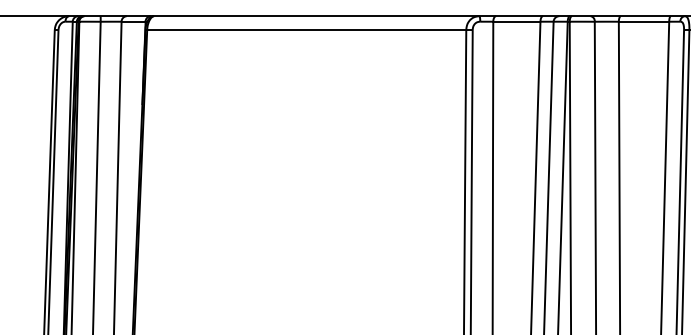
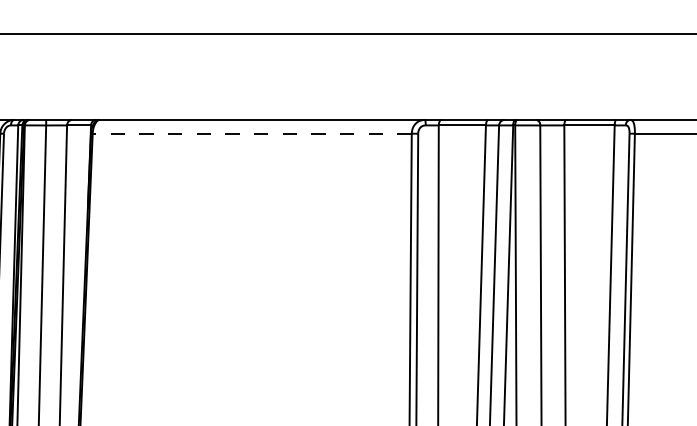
line: (307, 29) -> (252, 133), solid -> dashed

